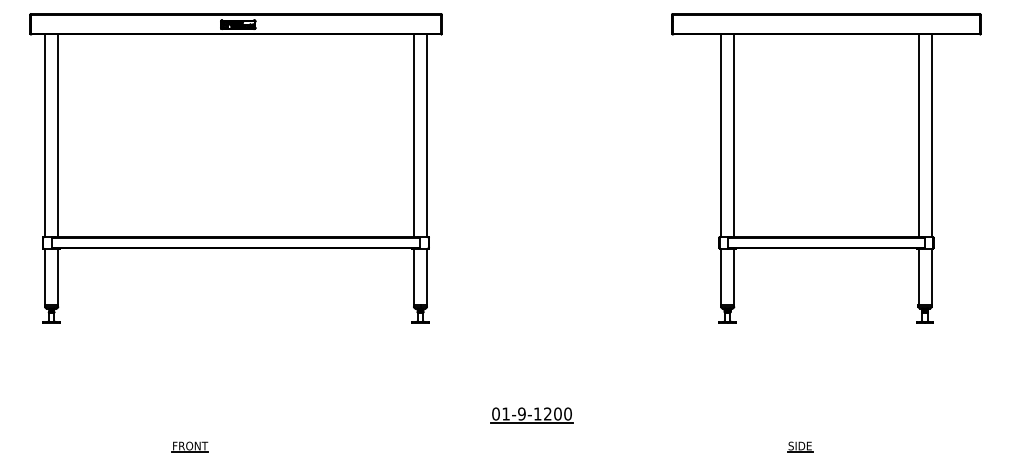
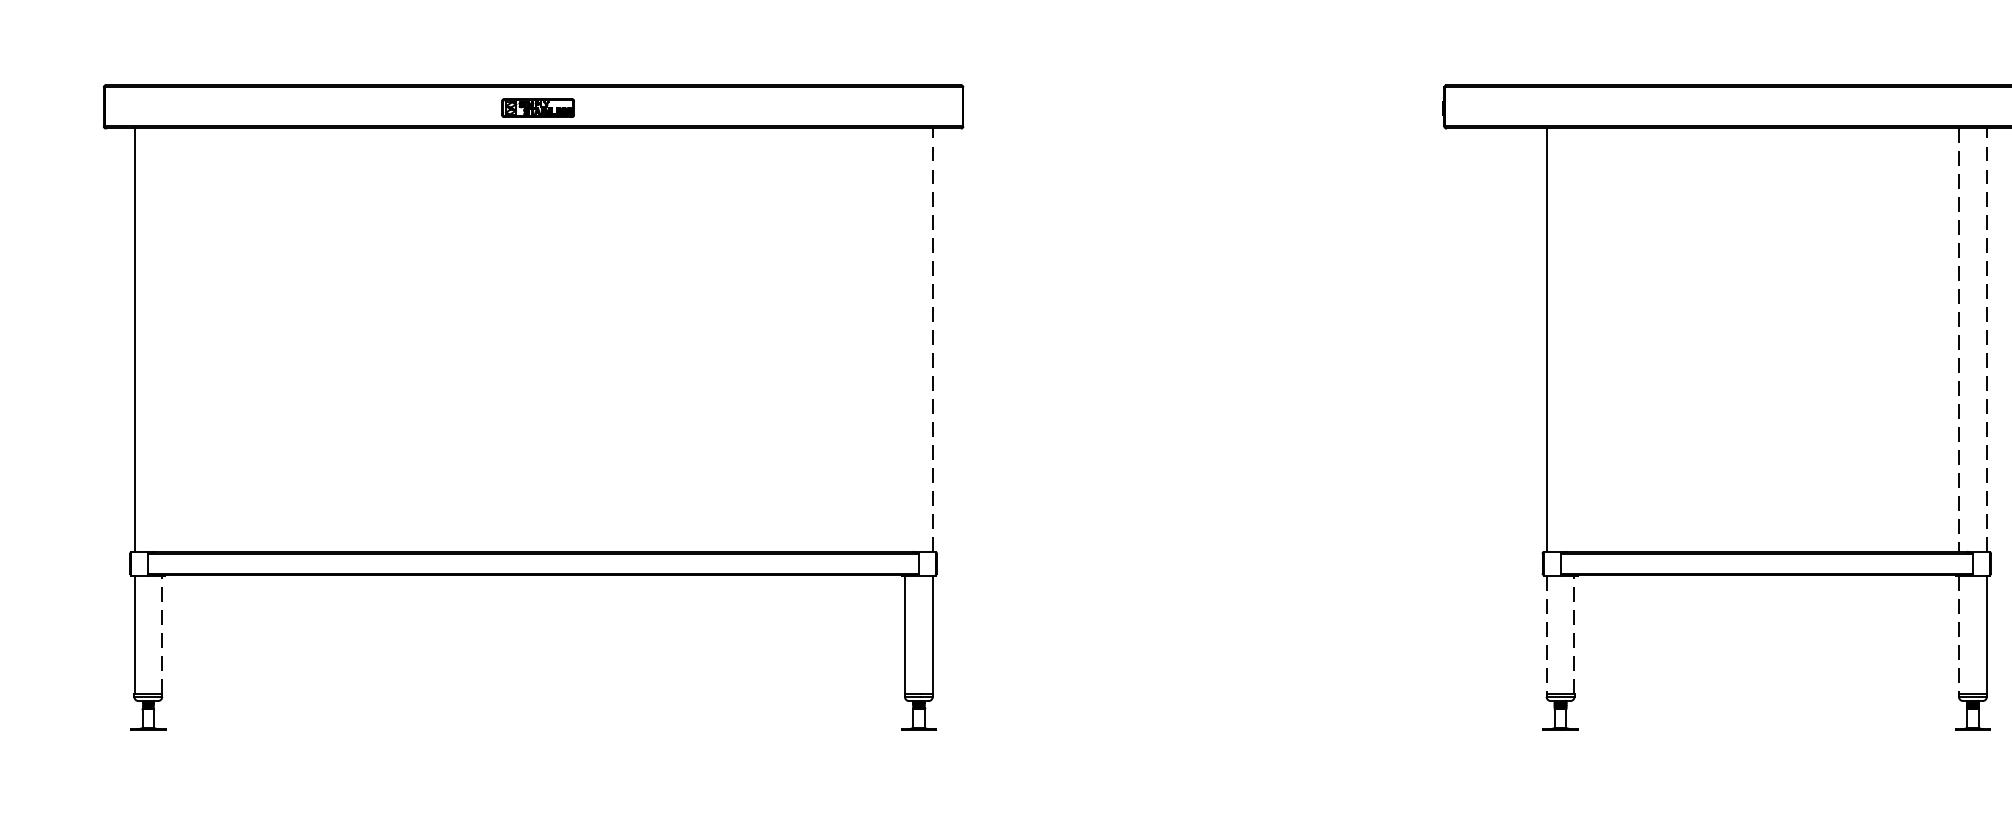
line: (58, 135) -> (162, 339), removed
line: (413, 135) -> (904, 339), removed
line: (427, 135) -> (933, 339), solid -> dashed
line: (734, 135) -> (1574, 339), removed
line: (931, 135) -> (1986, 339), solid -> dashed
line: (918, 136) -> (1959, 341), solid -> dashed
line: (58, 276) -> (162, 634), solid -> dashed
line: (734, 276) -> (1574, 634), solid -> dashed
line: (721, 277) -> (1547, 636), solid -> dashed
line: (918, 277) -> (1959, 636), solid -> dashed

